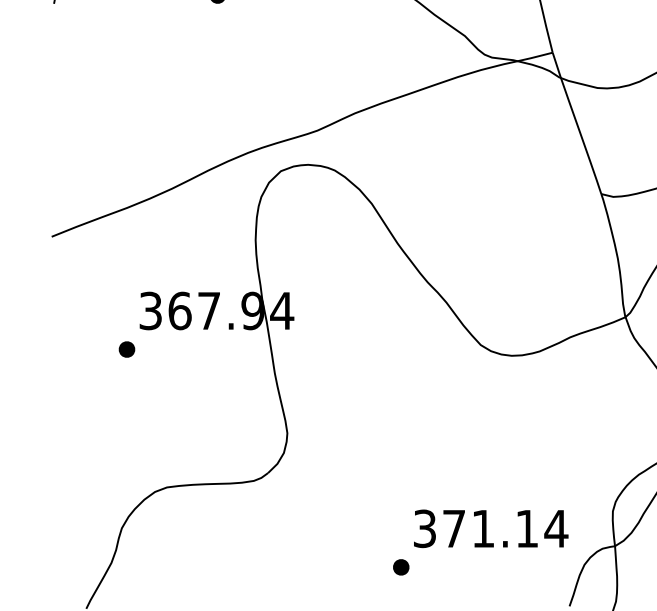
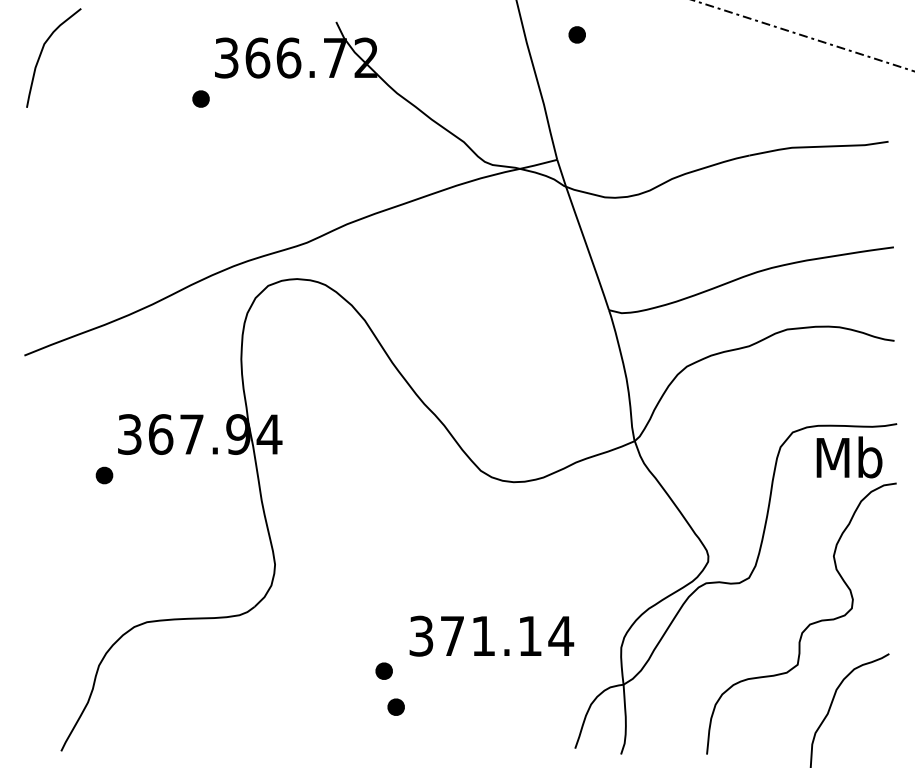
text: (490, 528) -> (491, 635), moved
part: (389, 532) -> (383, 670), added

